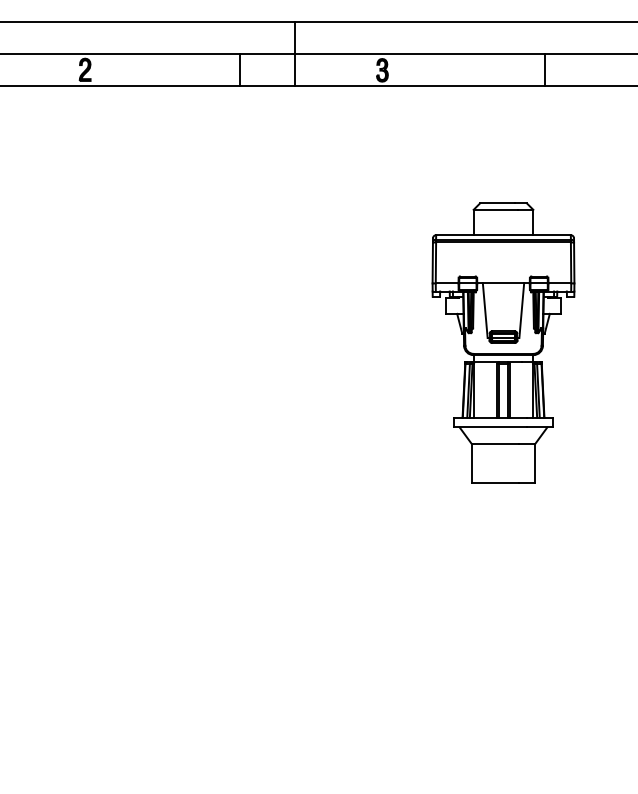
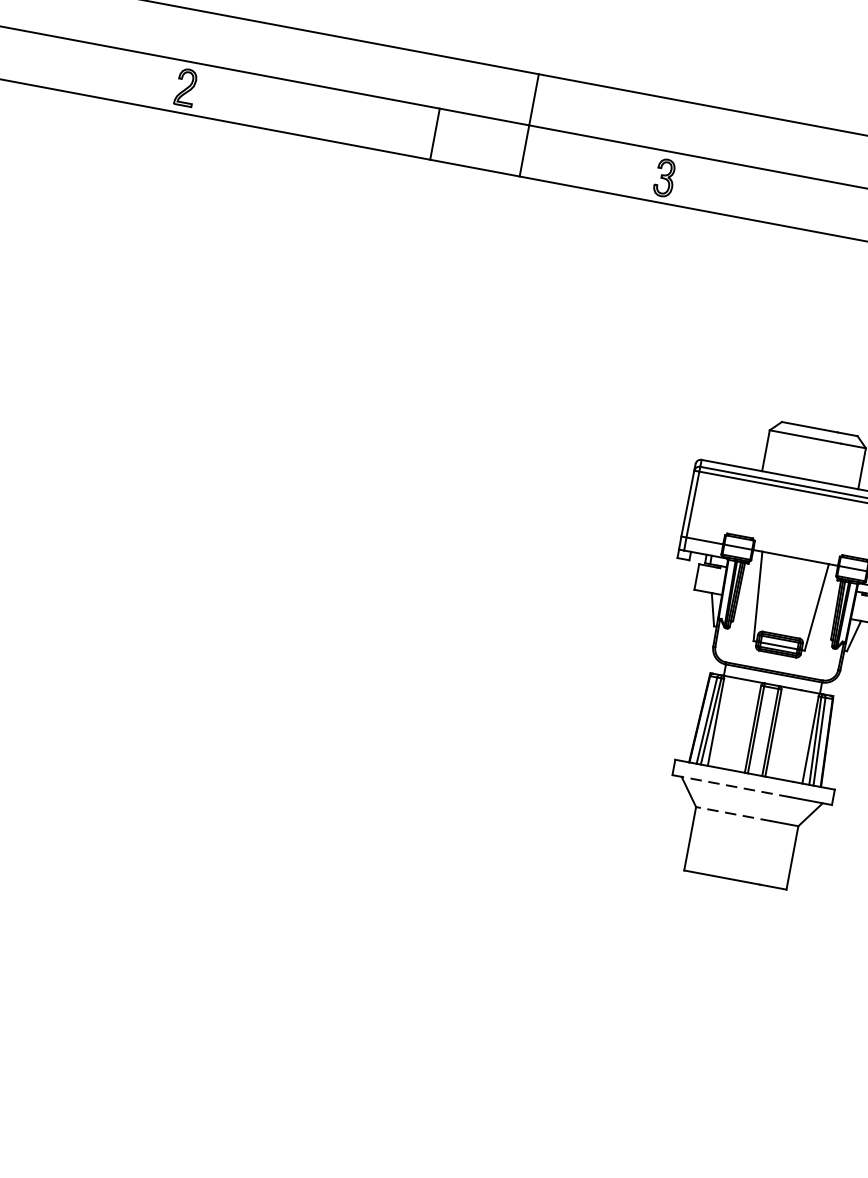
line: (490, 427) -> (731, 786), solid -> dashed
line: (494, 443) -> (732, 813), solid -> dashed

